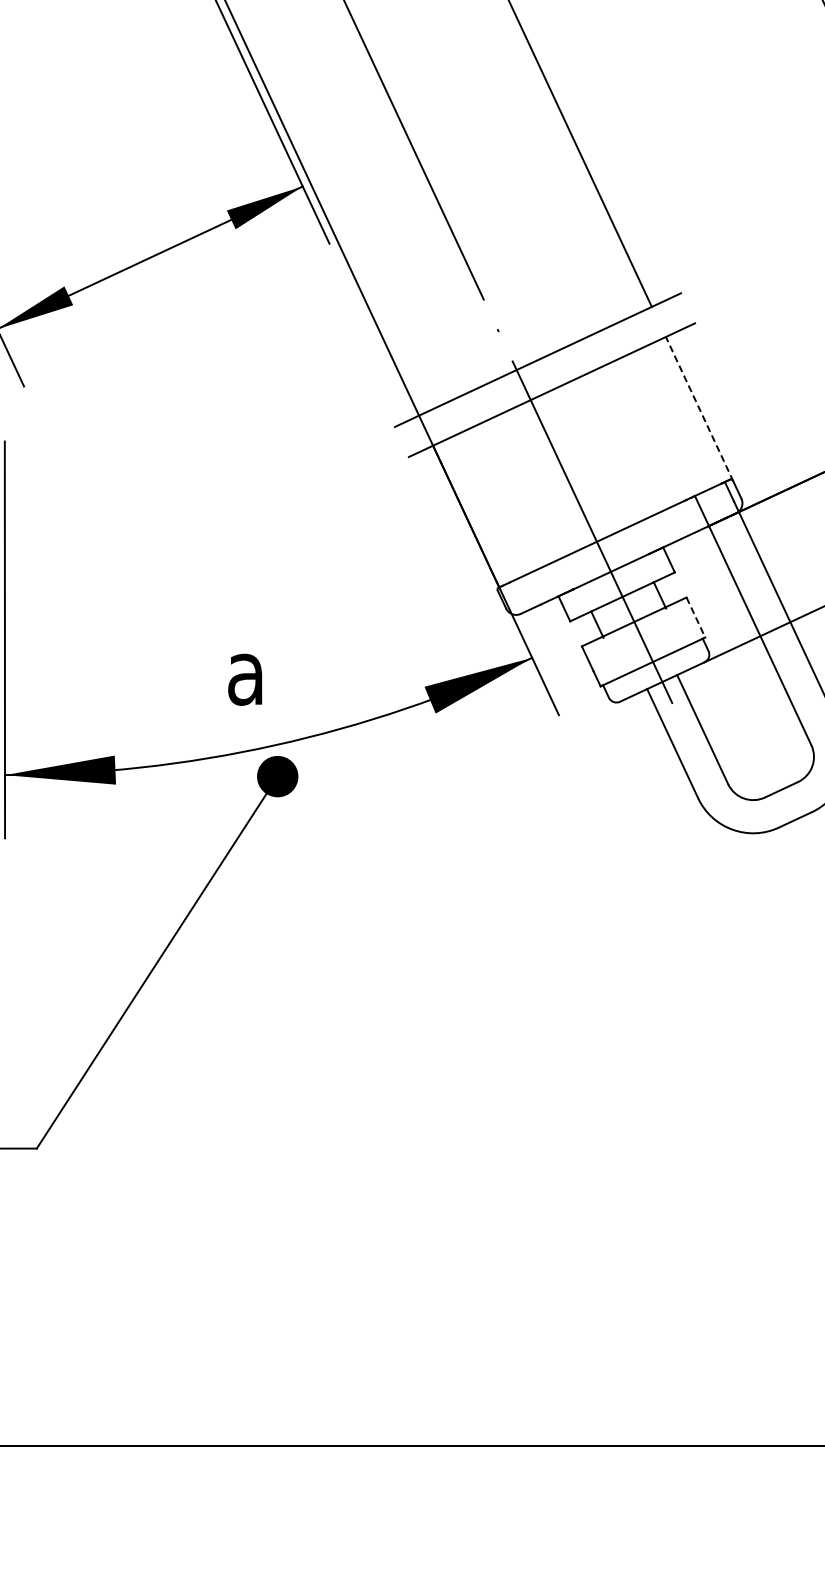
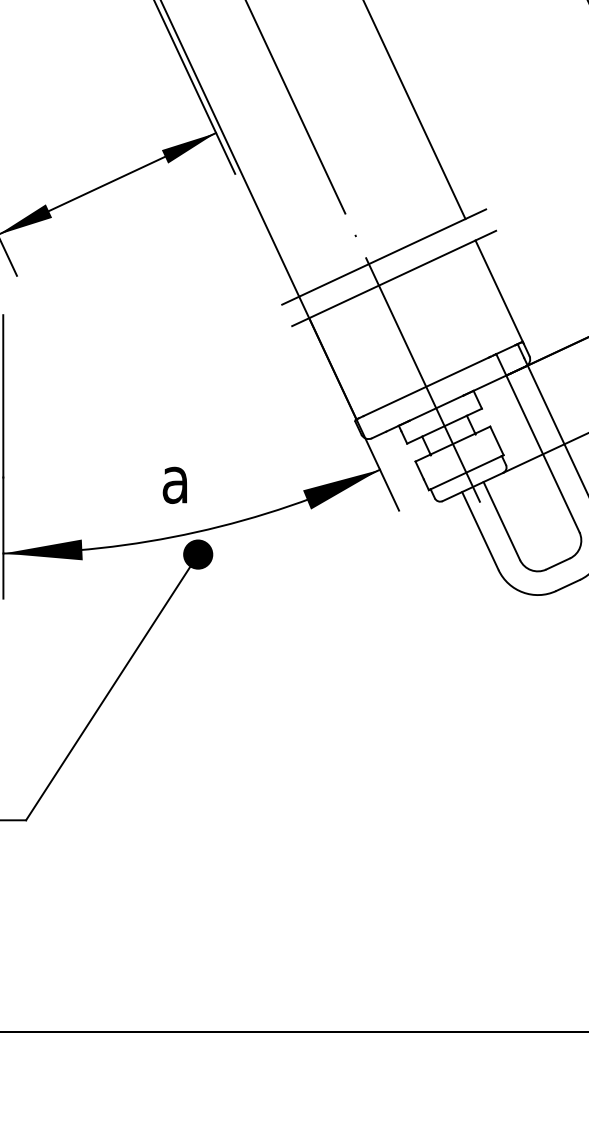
line: (699, 409) -> (499, 292), dashed -> solid
line: (696, 617) -> (497, 440), dashed -> solid

